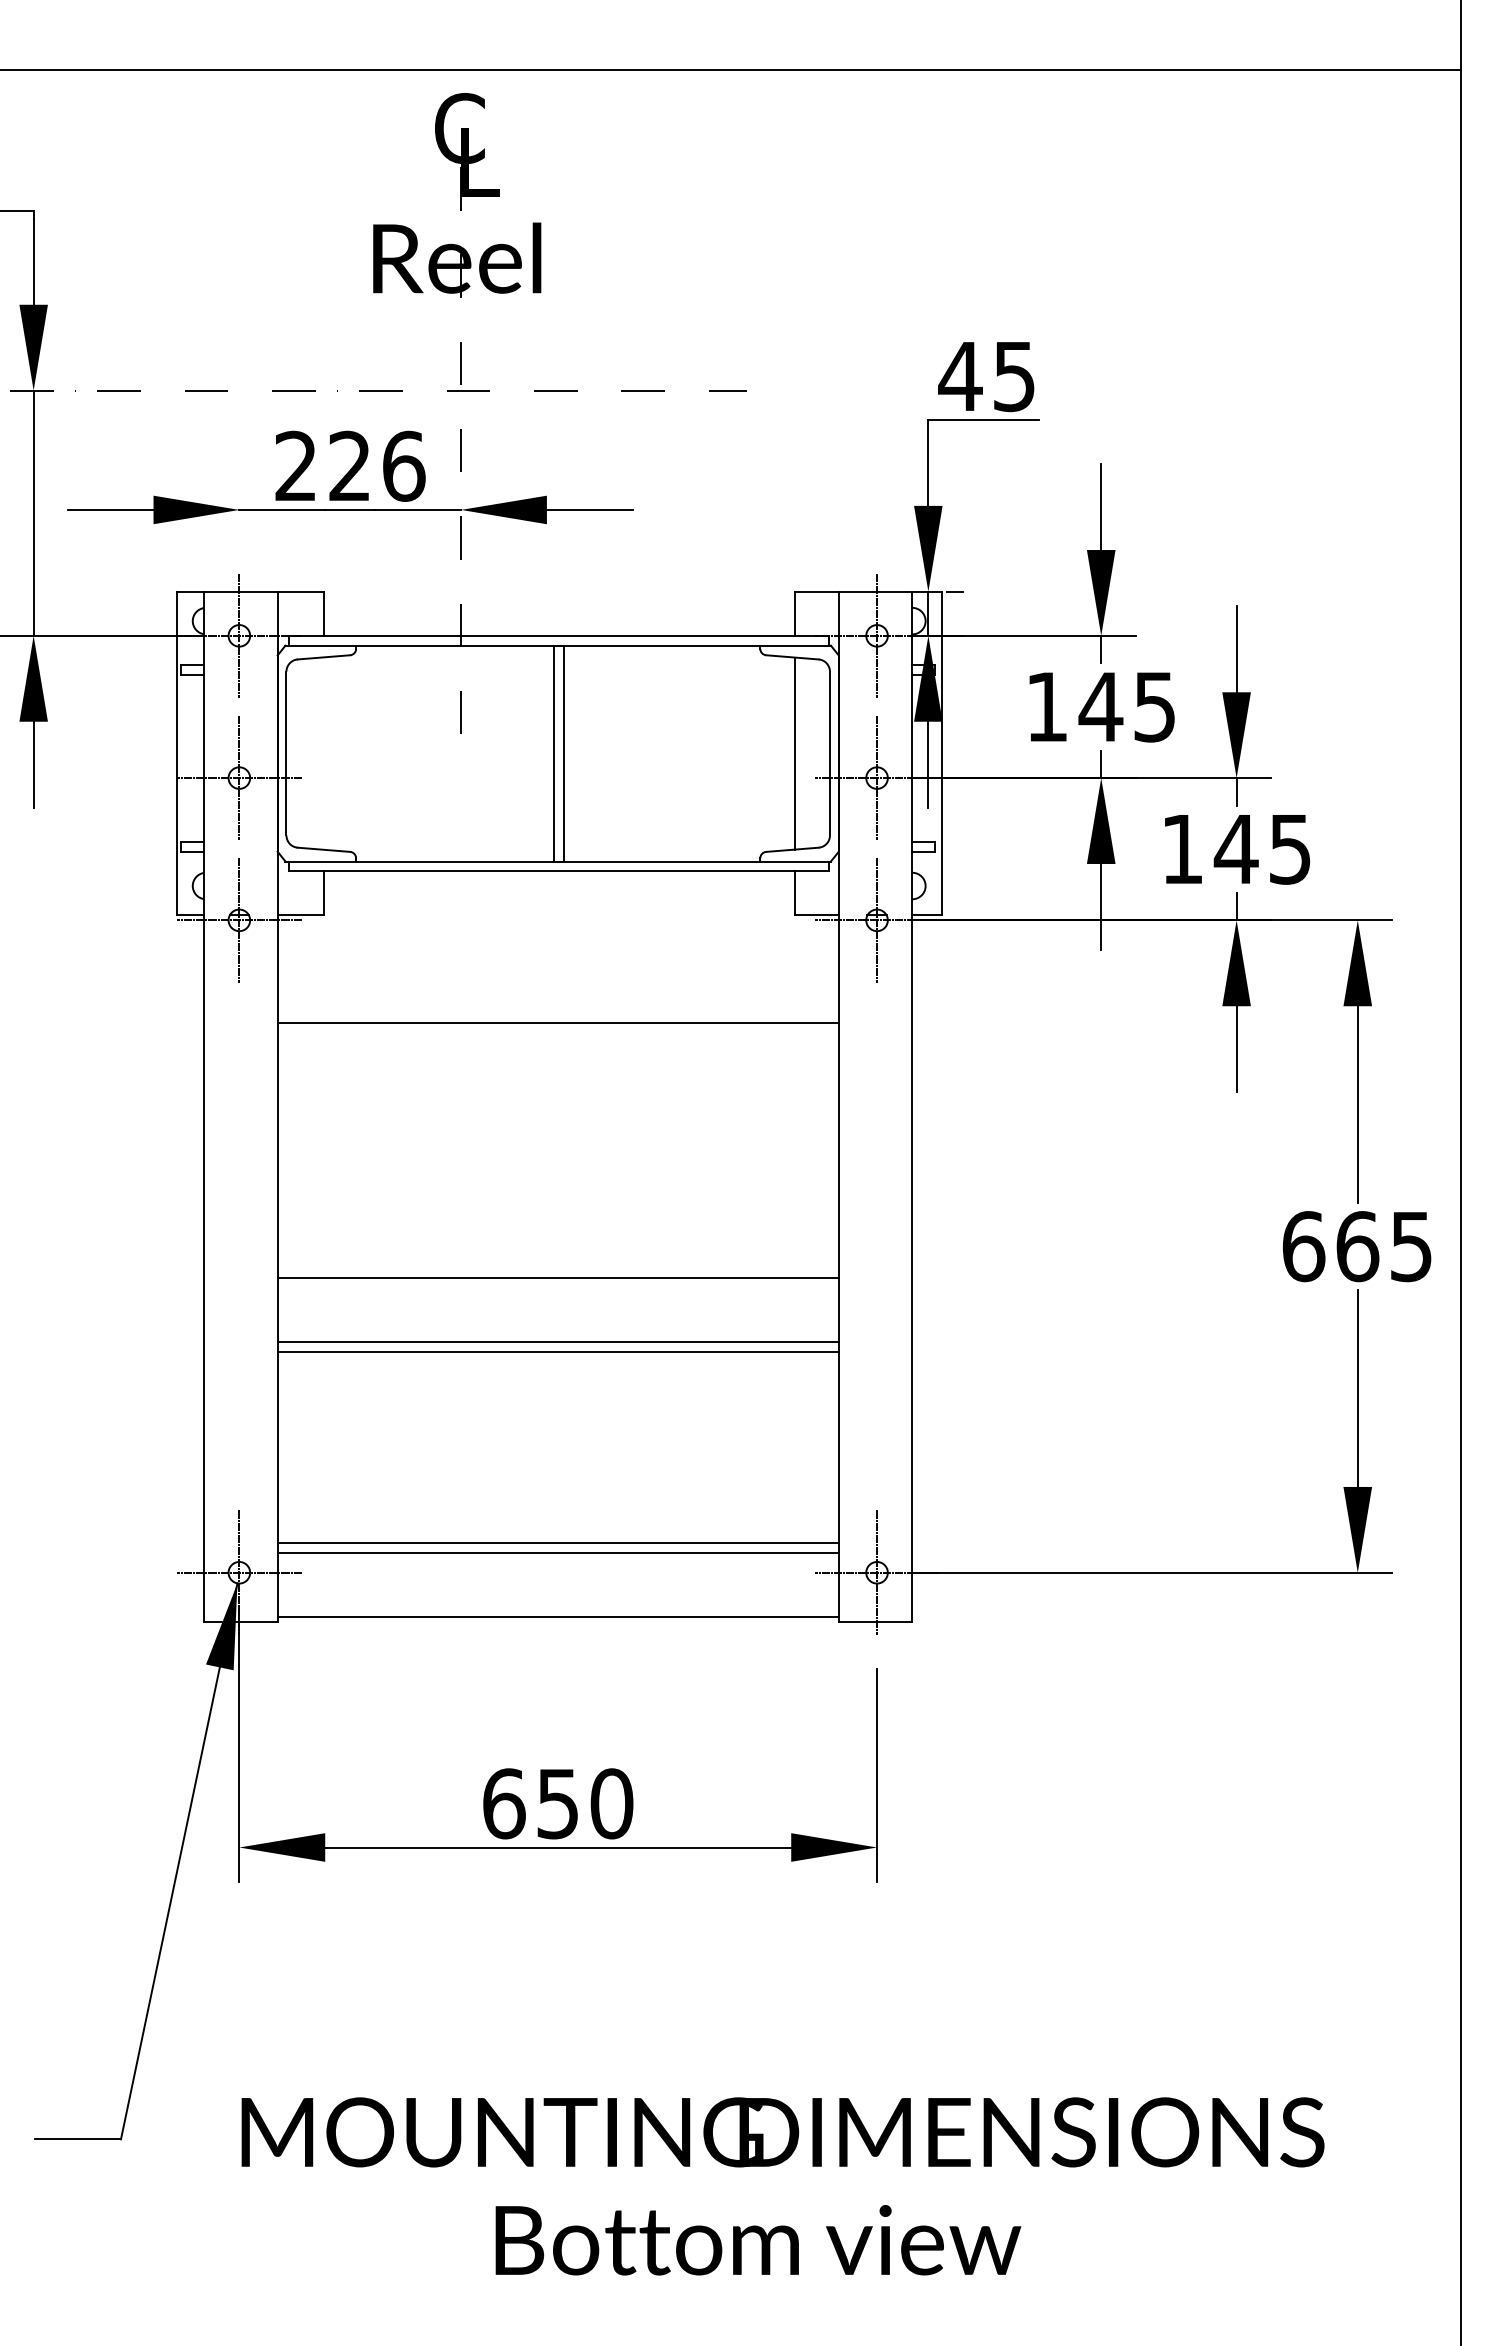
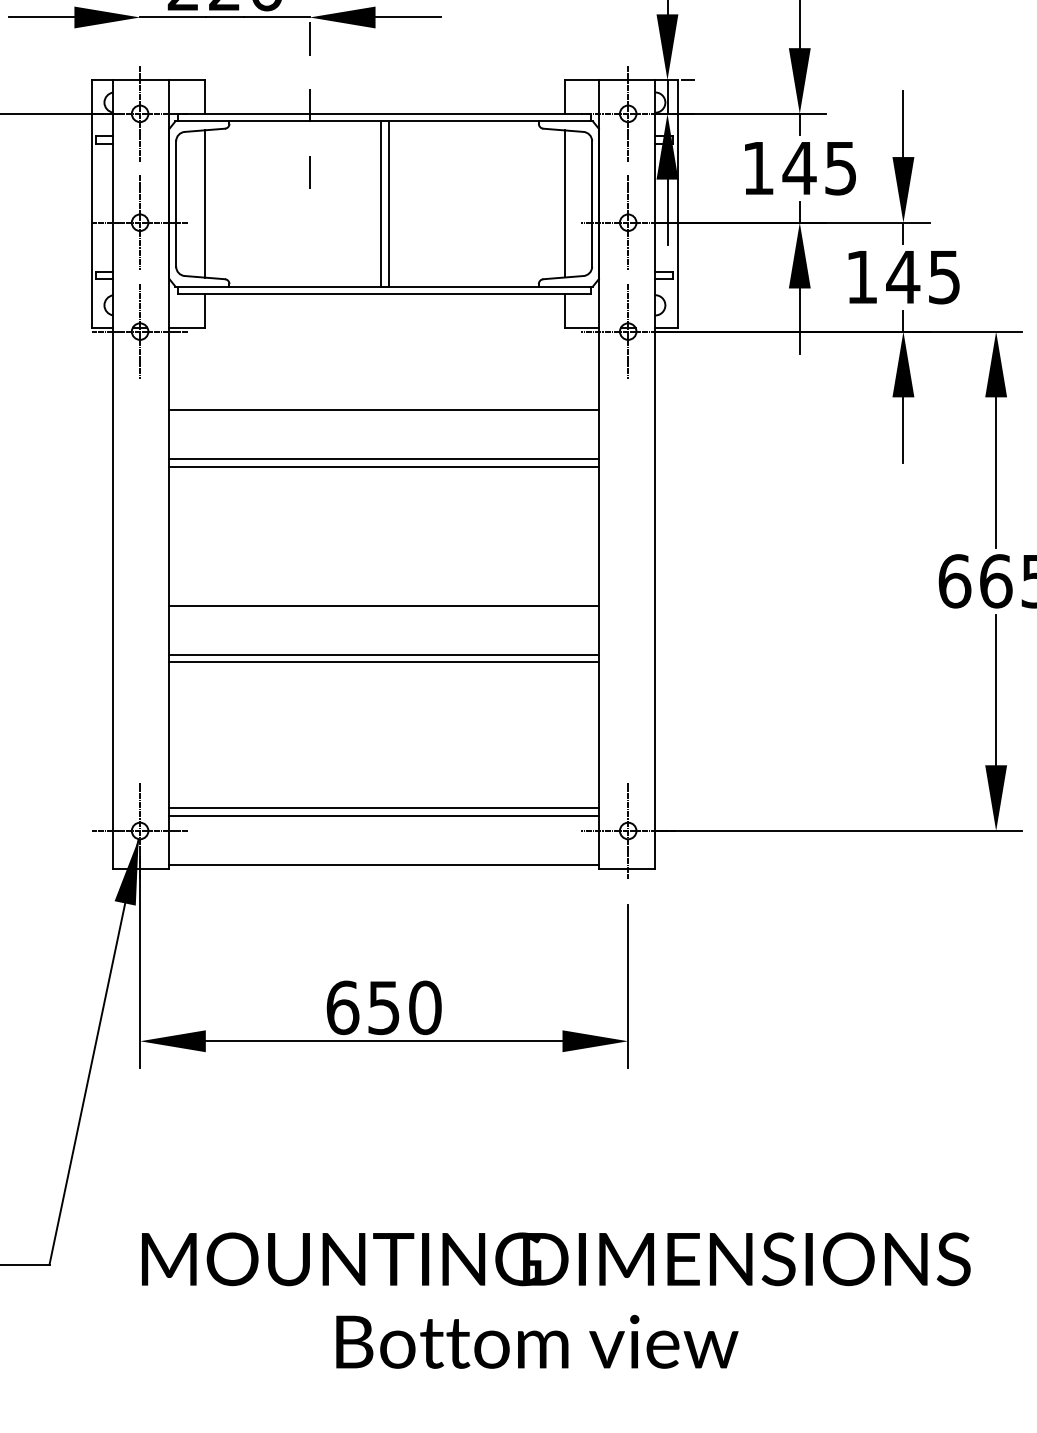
line: (323, 753) -> (204, 203), added
line: (557, 1087) -> (383, 459), added
line: (557, 1096) -> (383, 466), added

